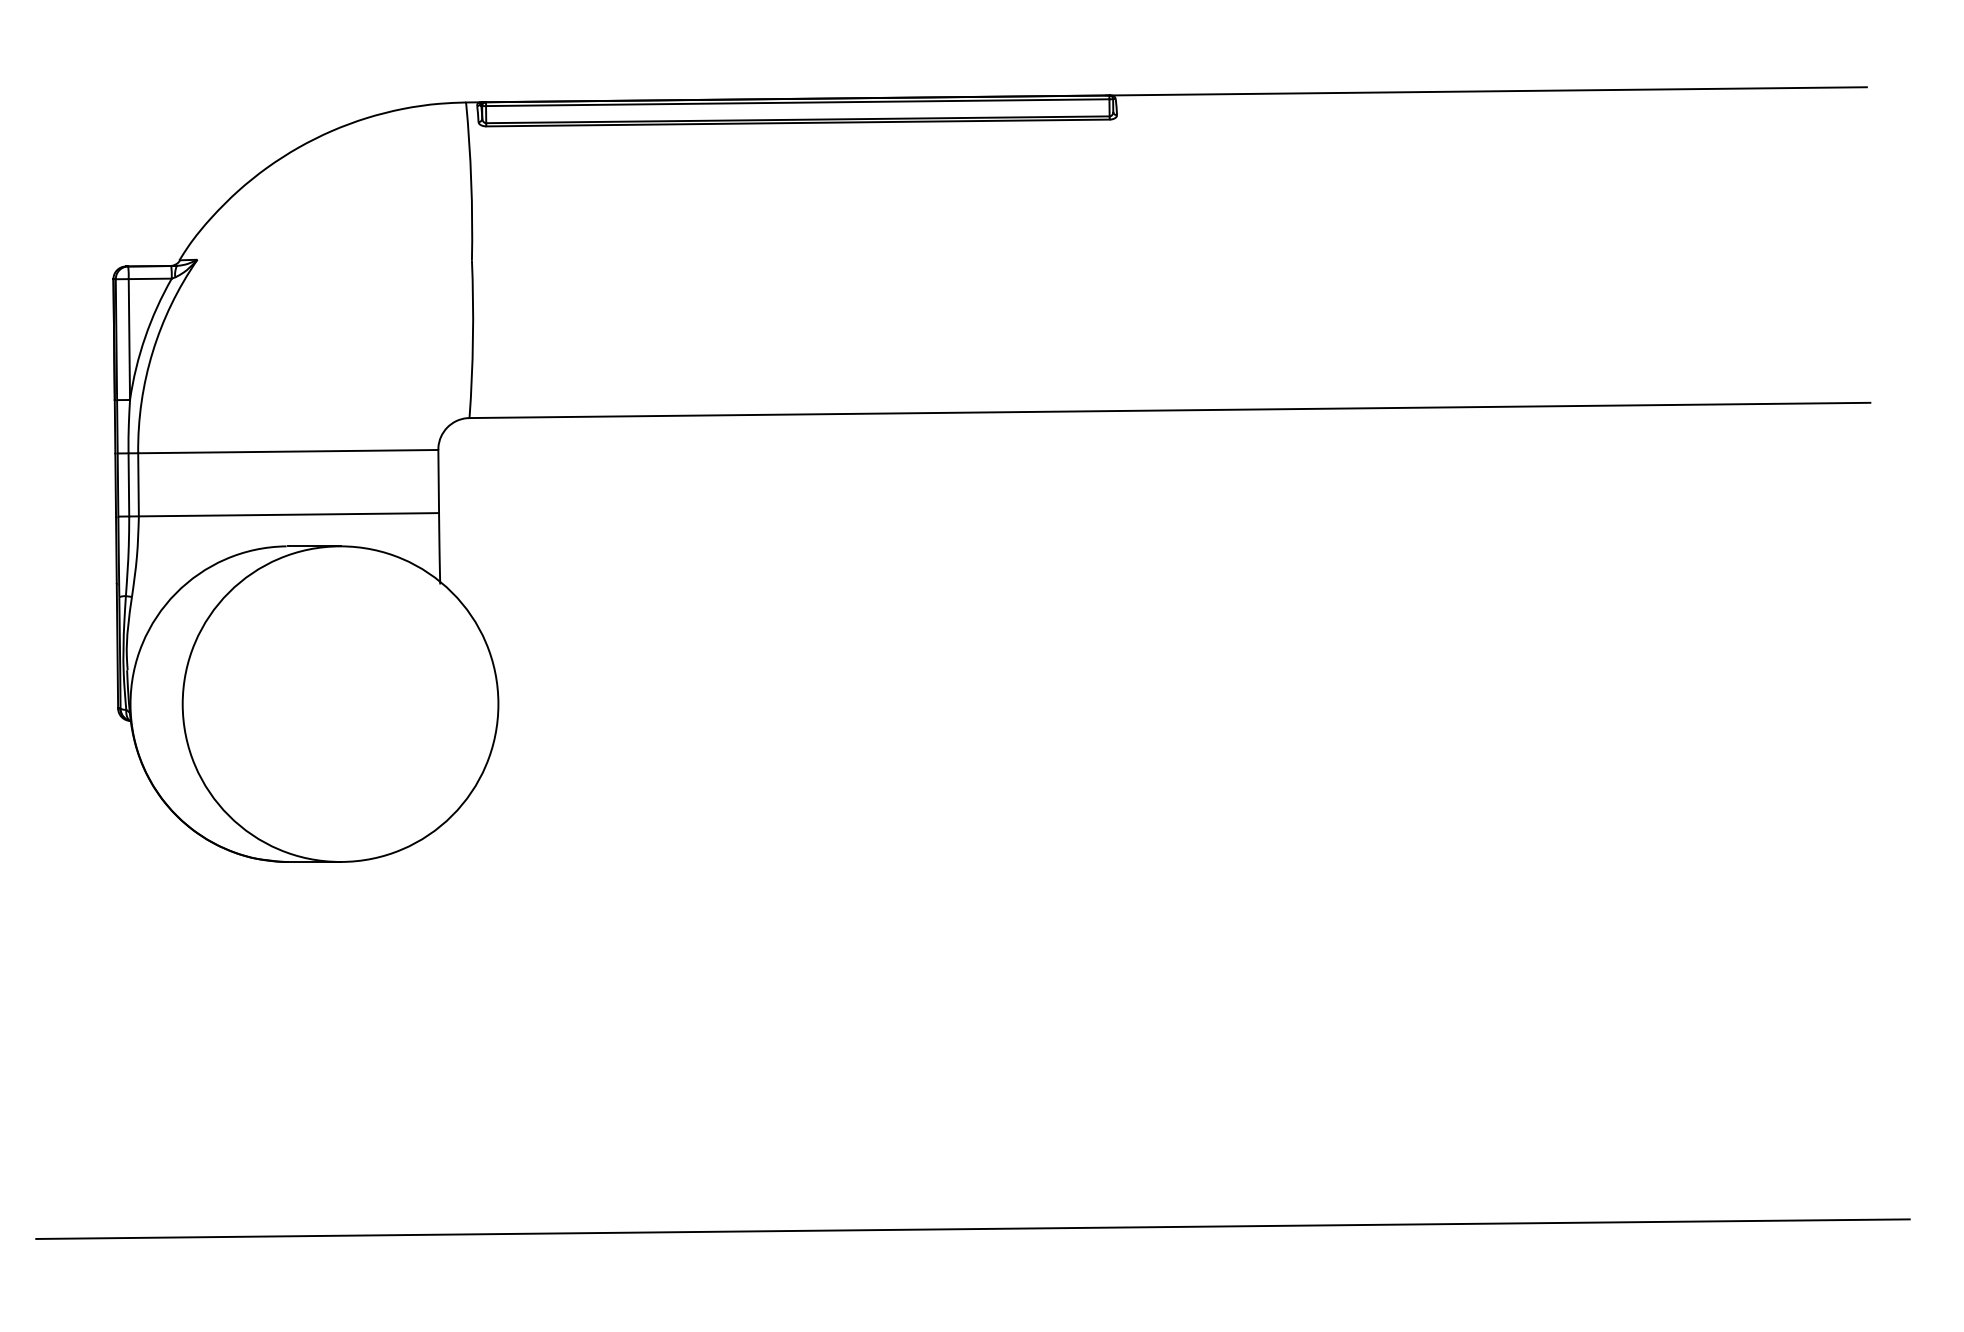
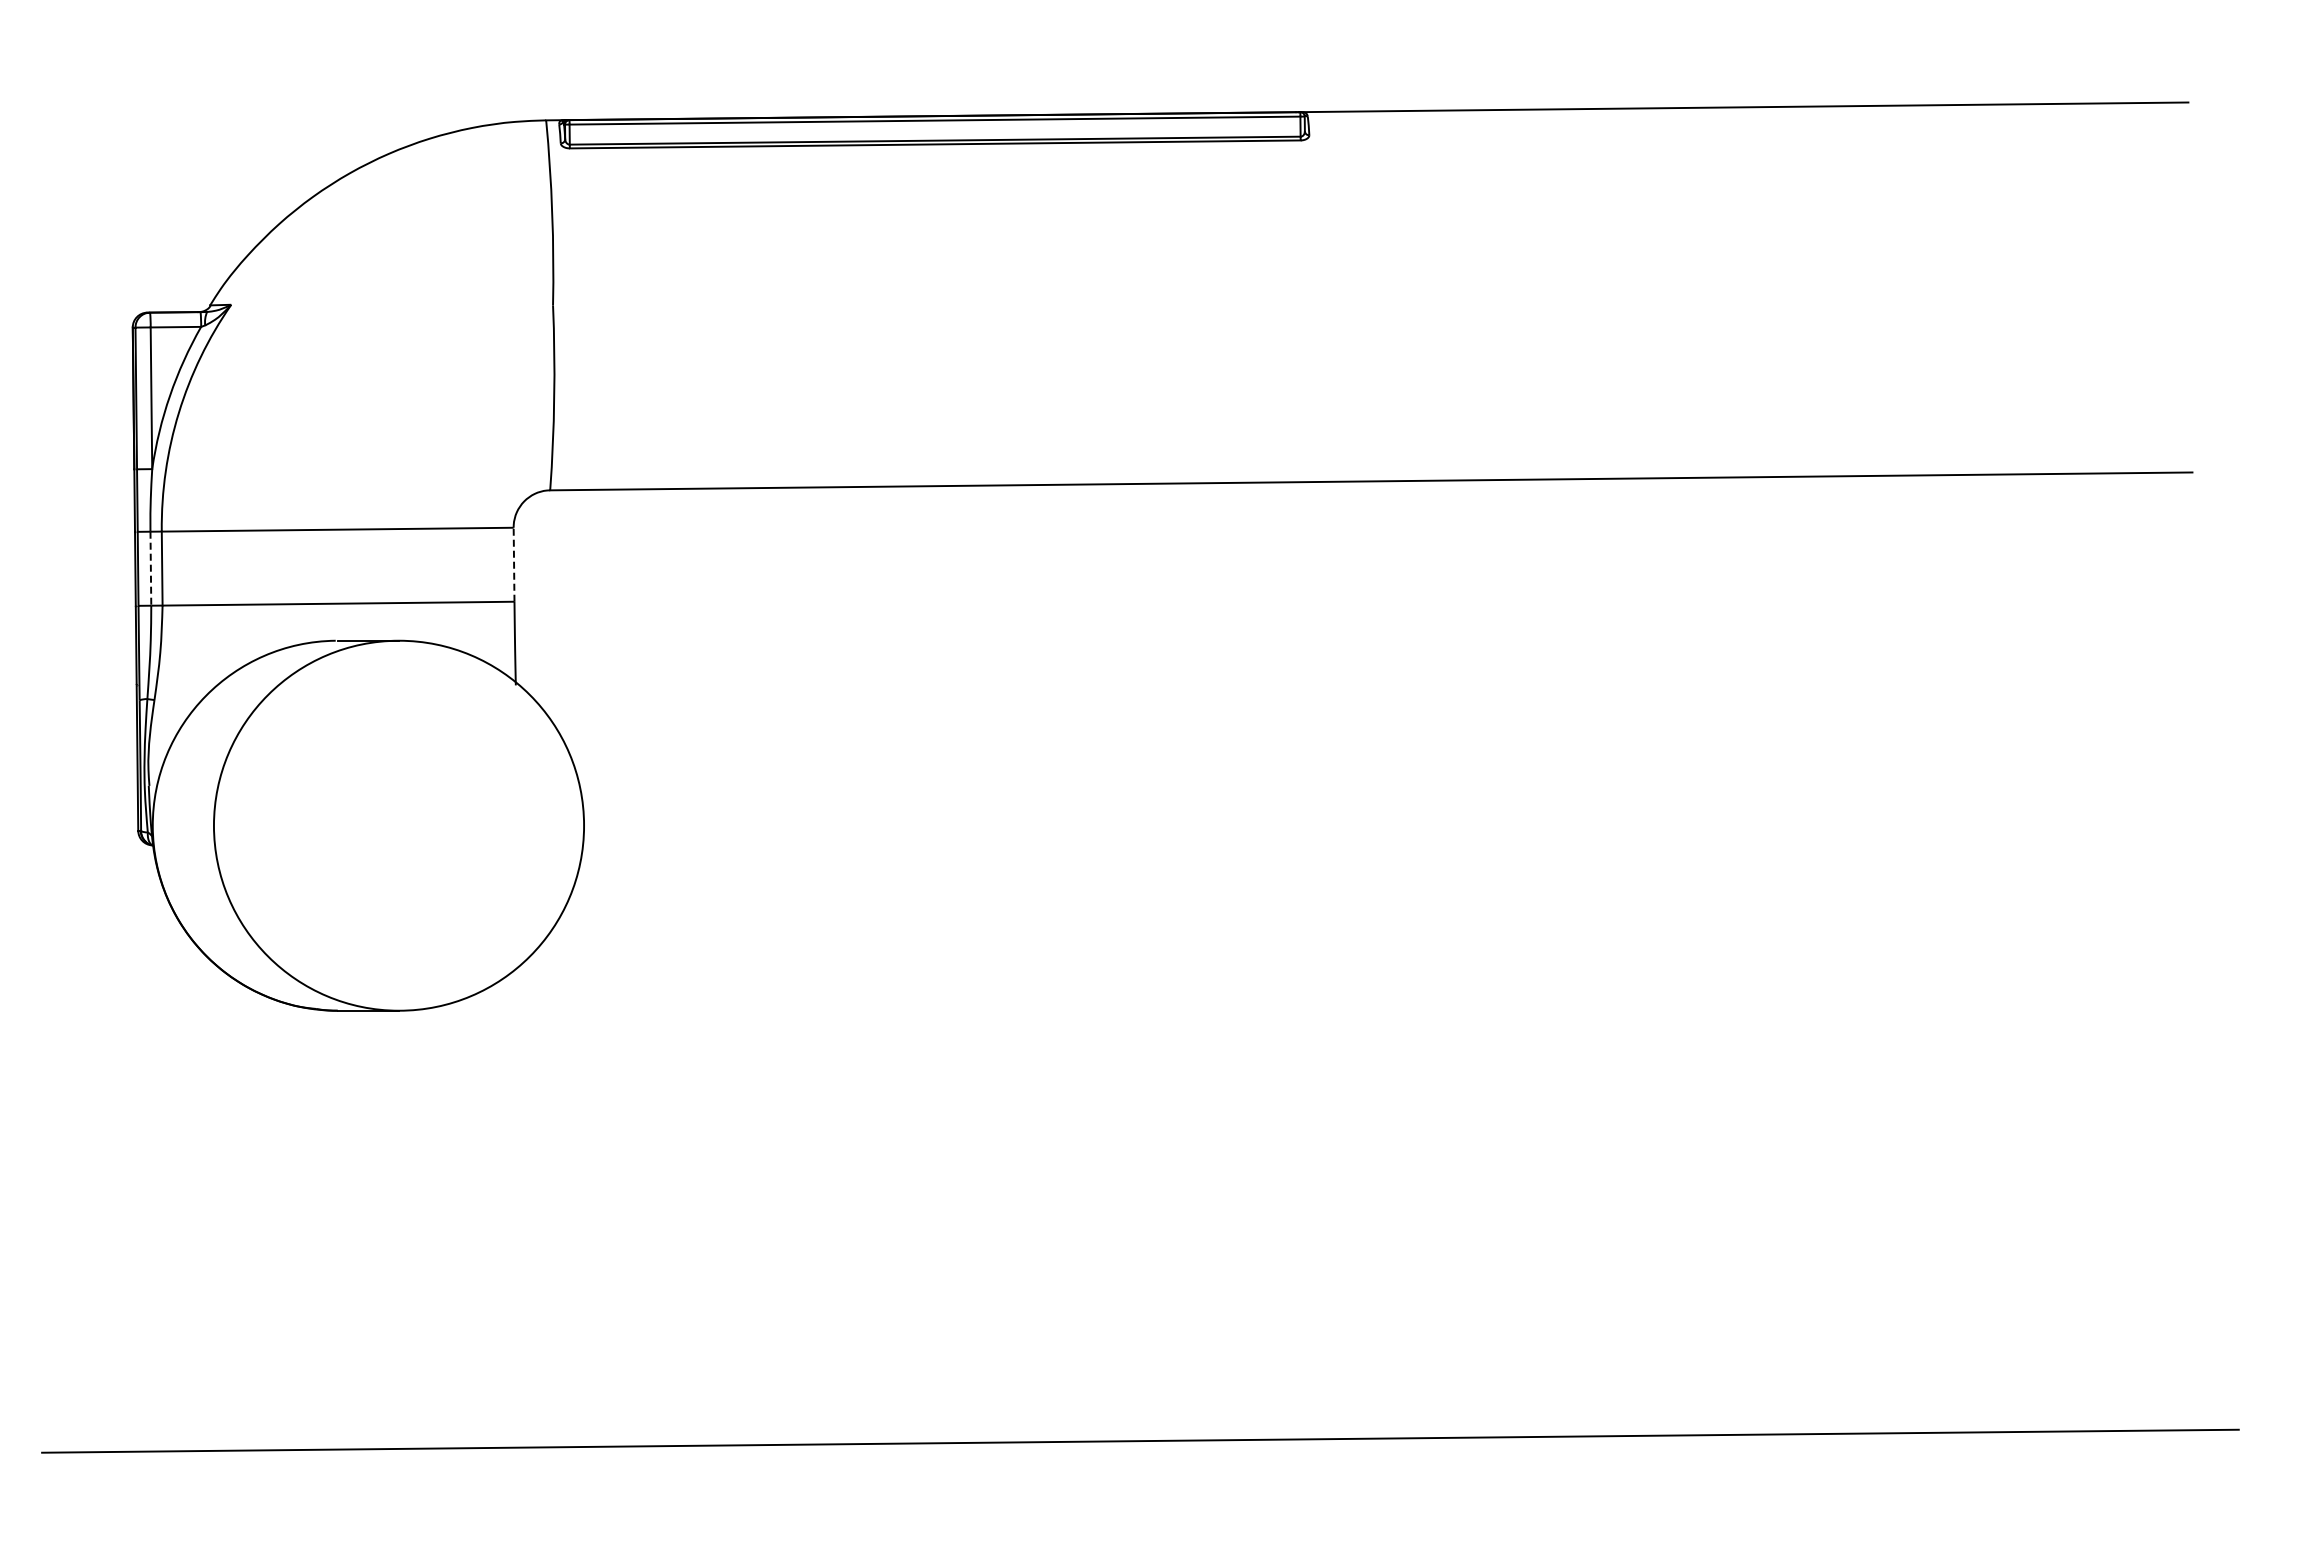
line: (439, 481) -> (514, 564), solid -> dashed
line: (128, 485) -> (150, 569), solid -> dashed

